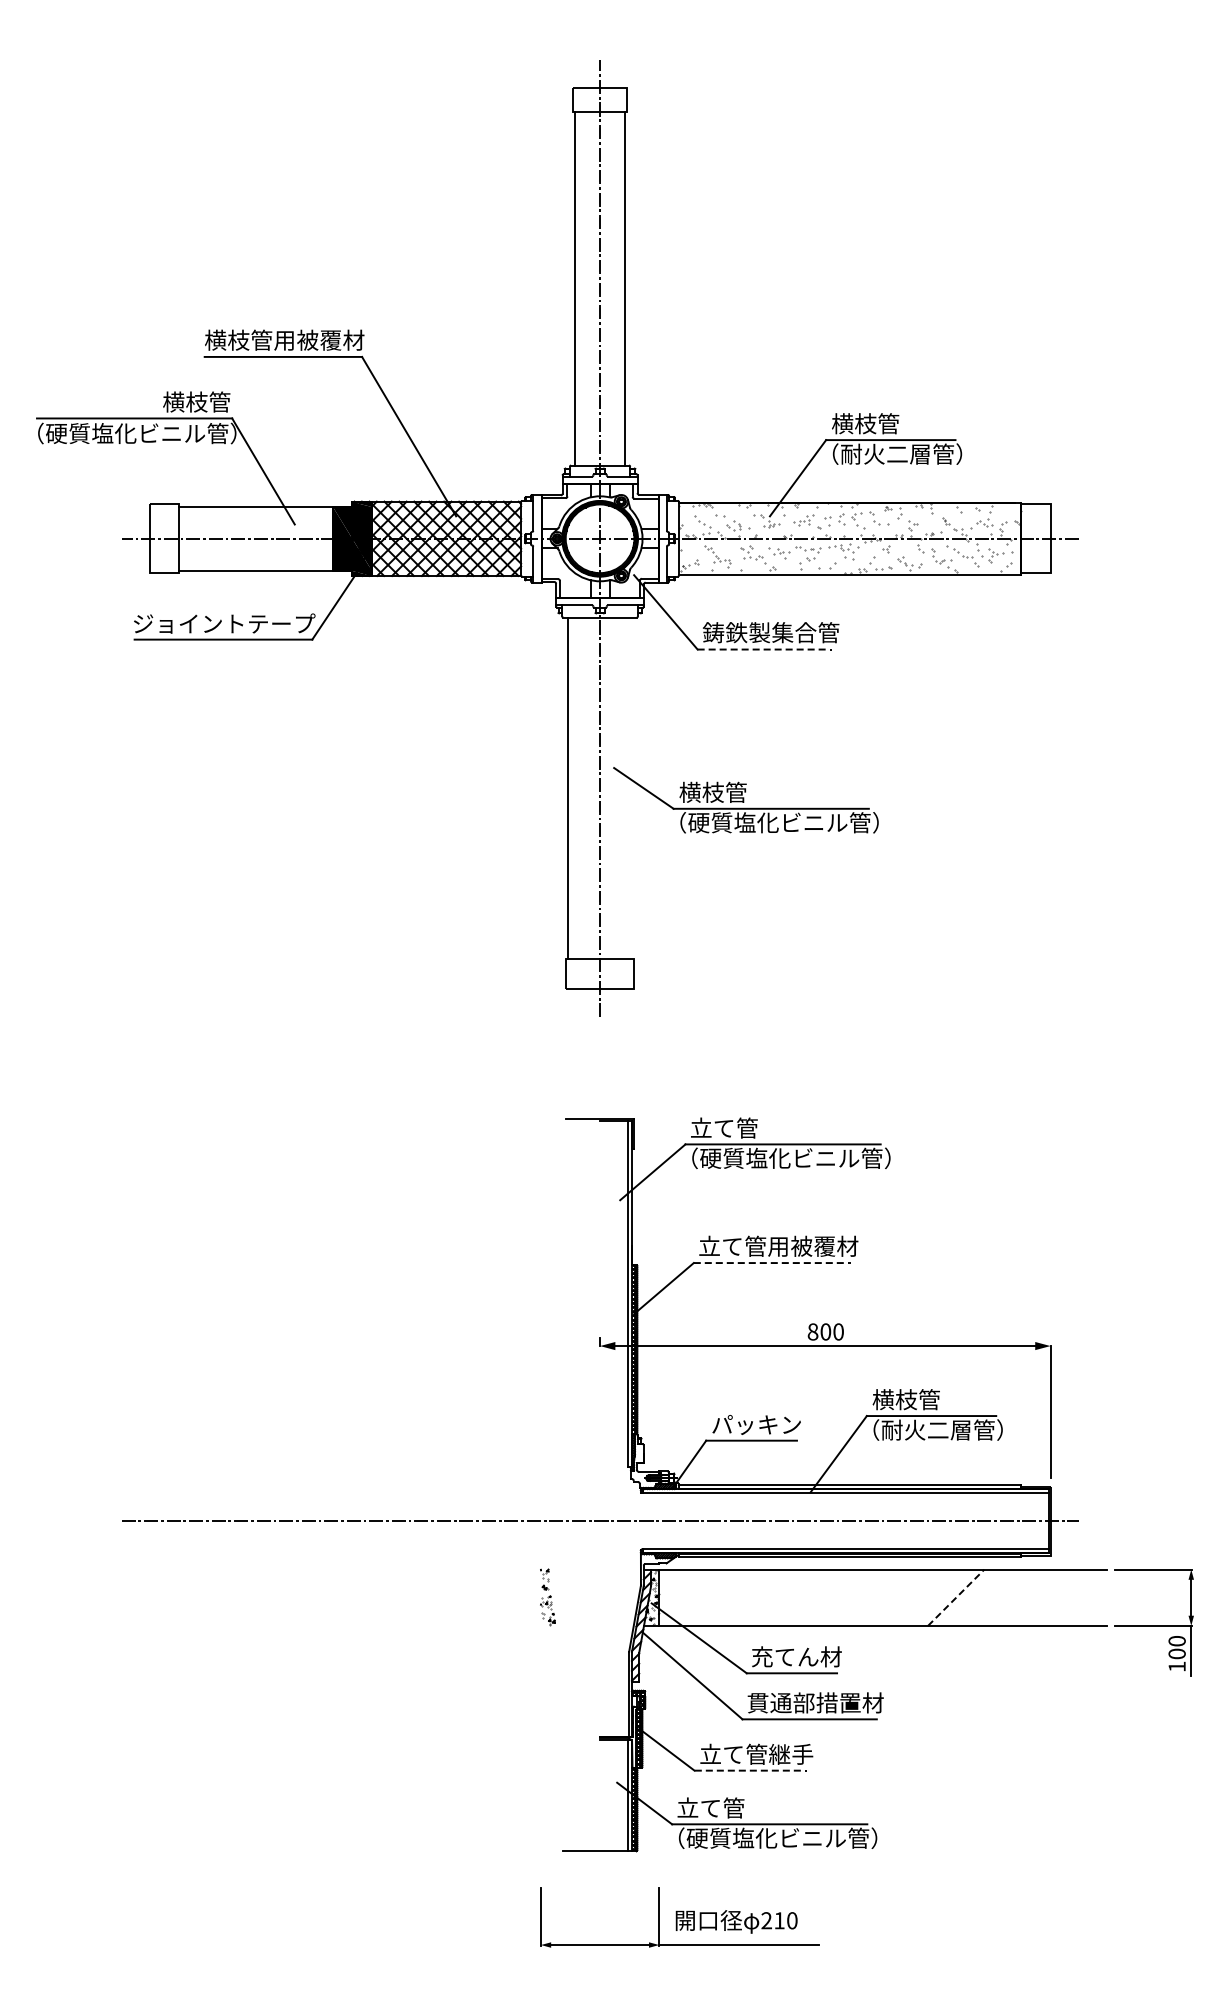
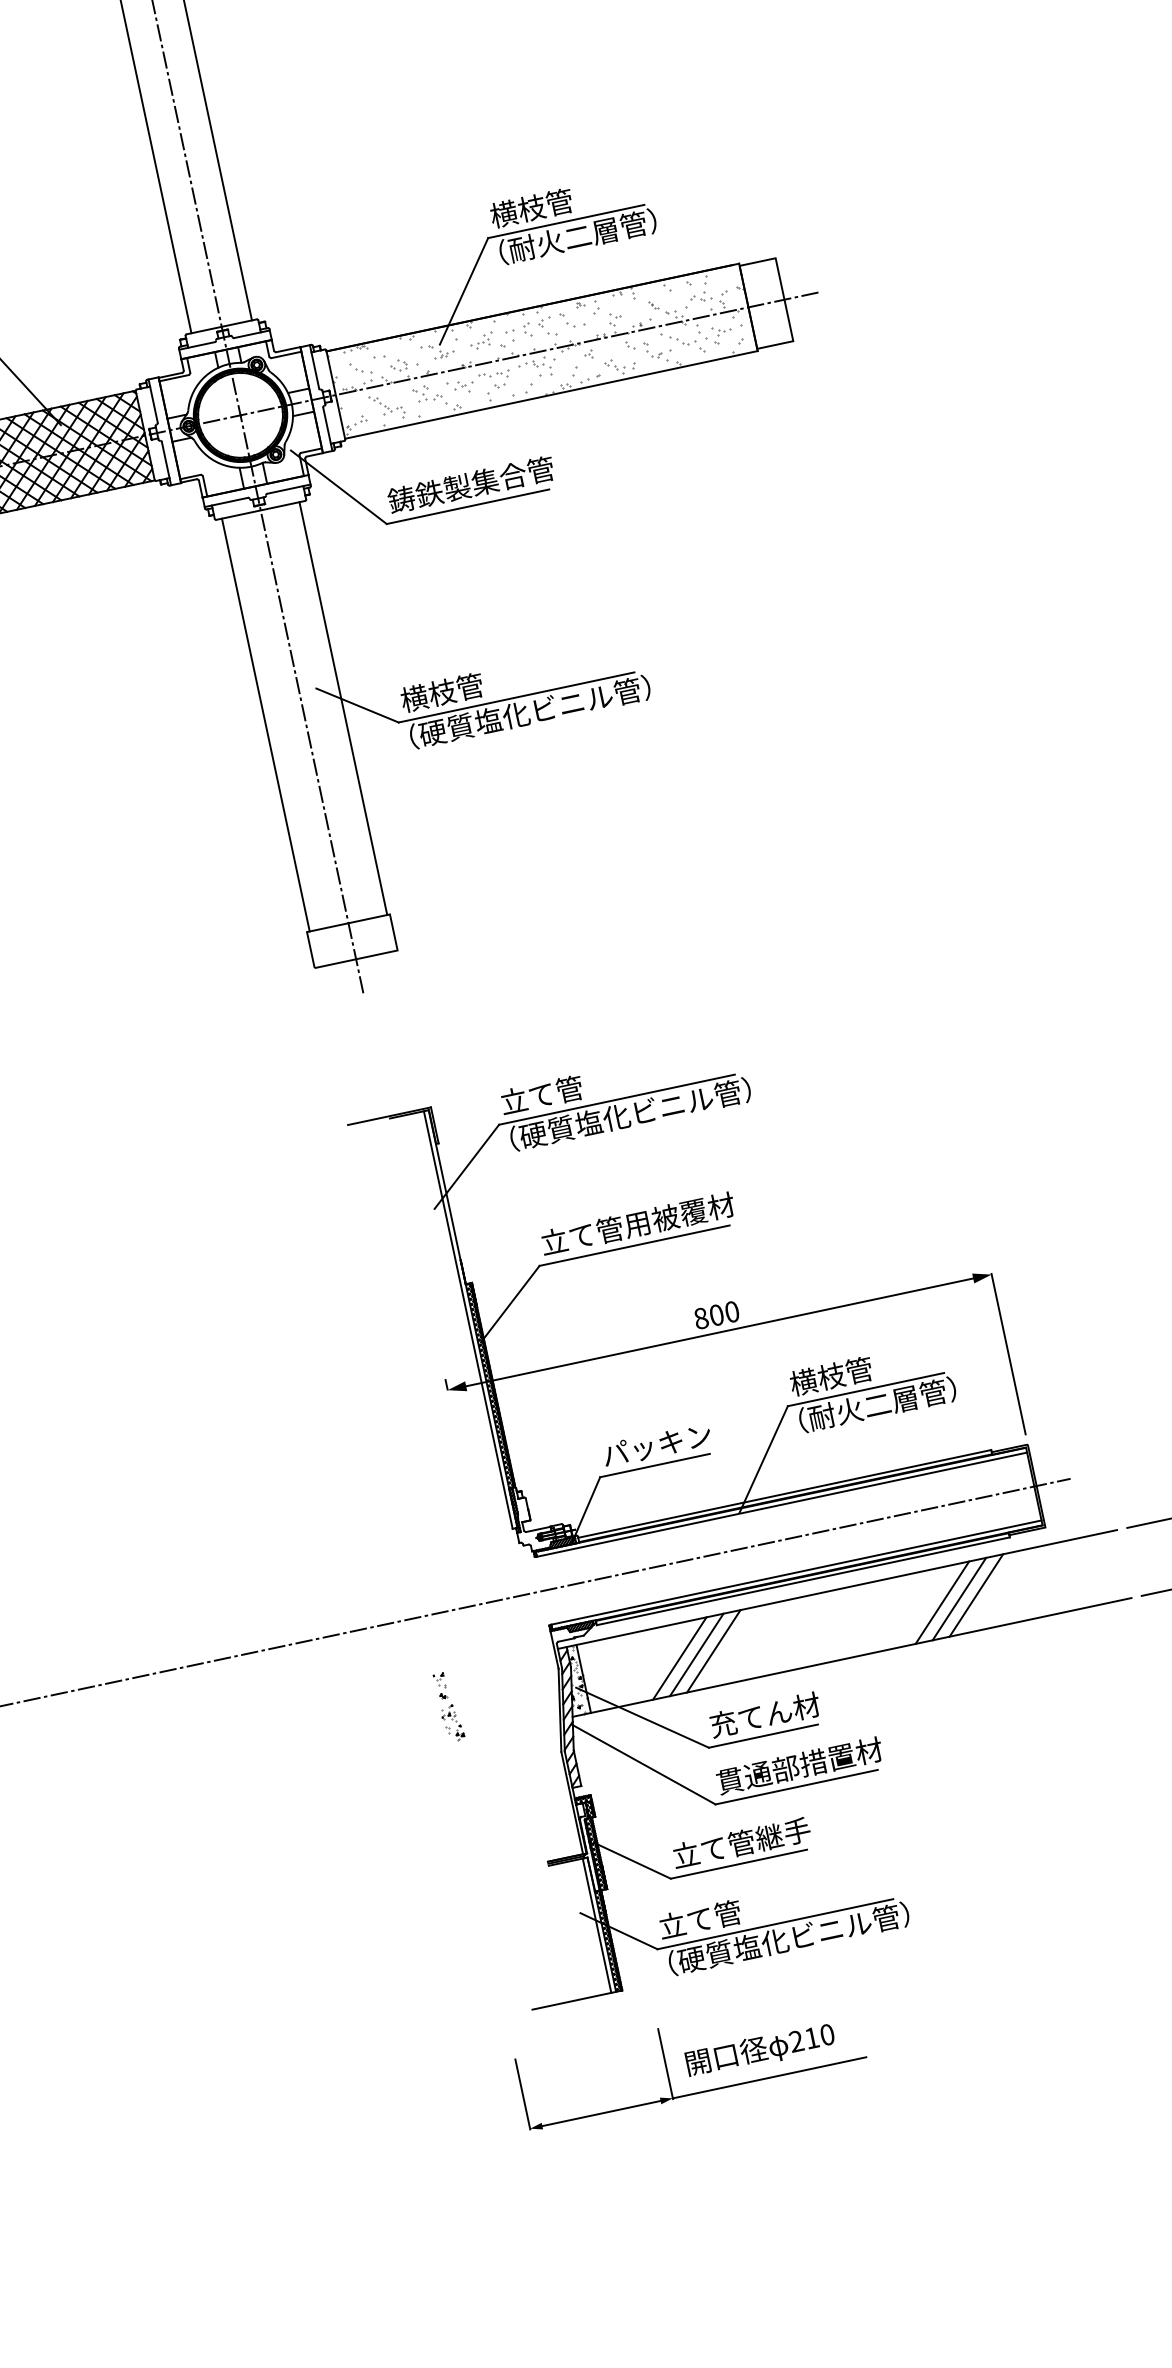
line: (765, 649) -> (468, 506), dashed -> solid
line: (632, 788) -> (343, 708), added
line: (772, 1263) -> (634, 1246), dashed -> solid
line: (738, 1597) -> (679, 1658), added
line: (752, 1597) -> (696, 1654), added
line: (766, 1597) -> (713, 1651), added
line: (956, 1597) -> (942, 1602), dashed -> solid
line: (970, 1597) -> (959, 1598), added
line: (984, 1597) -> (976, 1595), added
line: (751, 1770) -> (739, 1863), dashed -> solid

